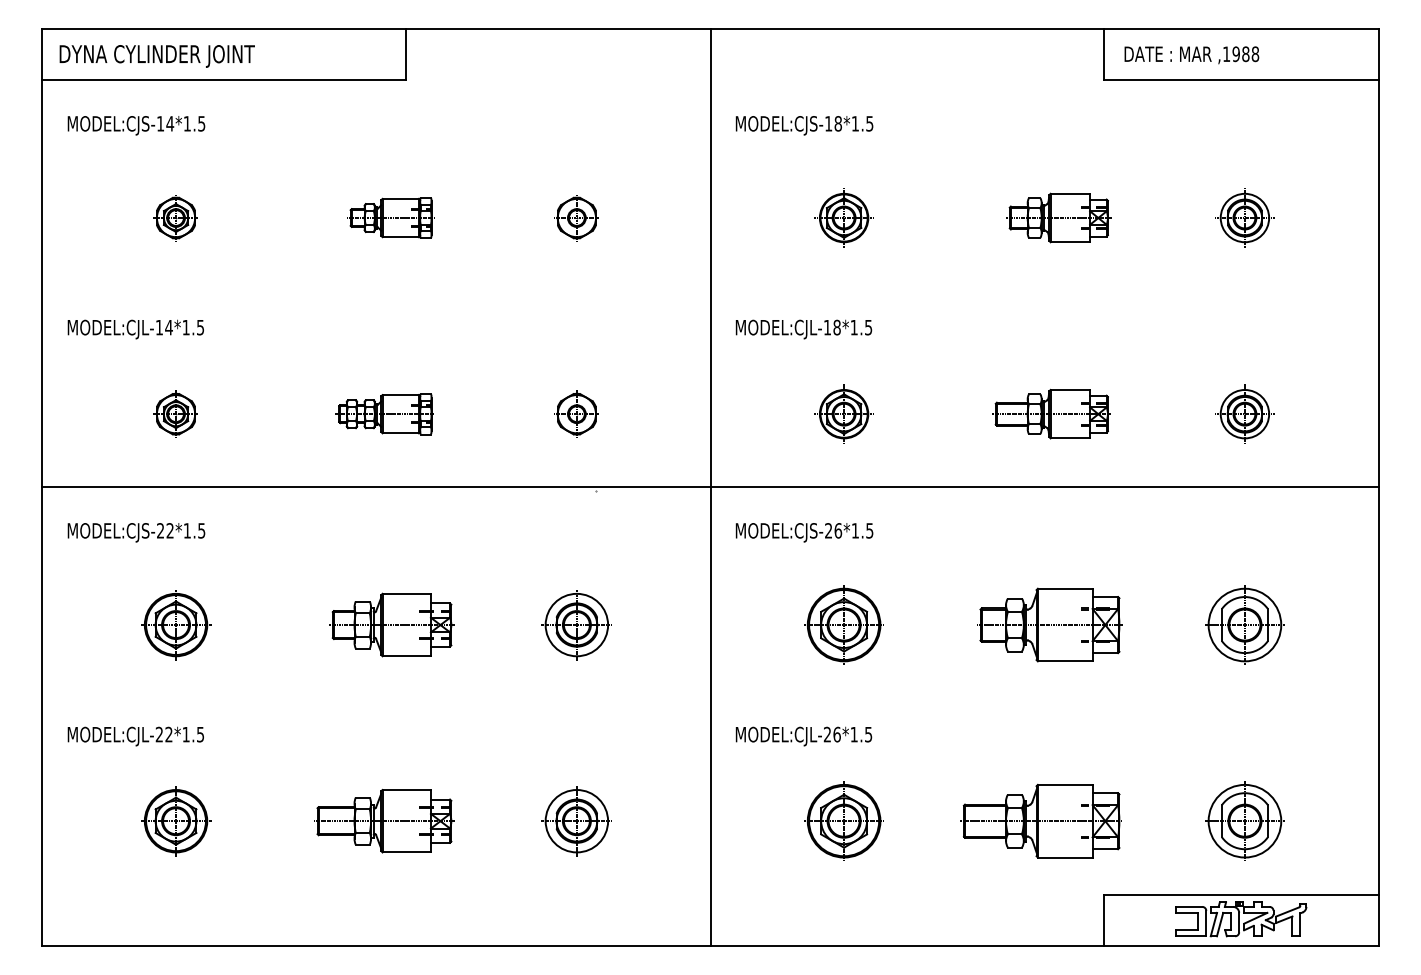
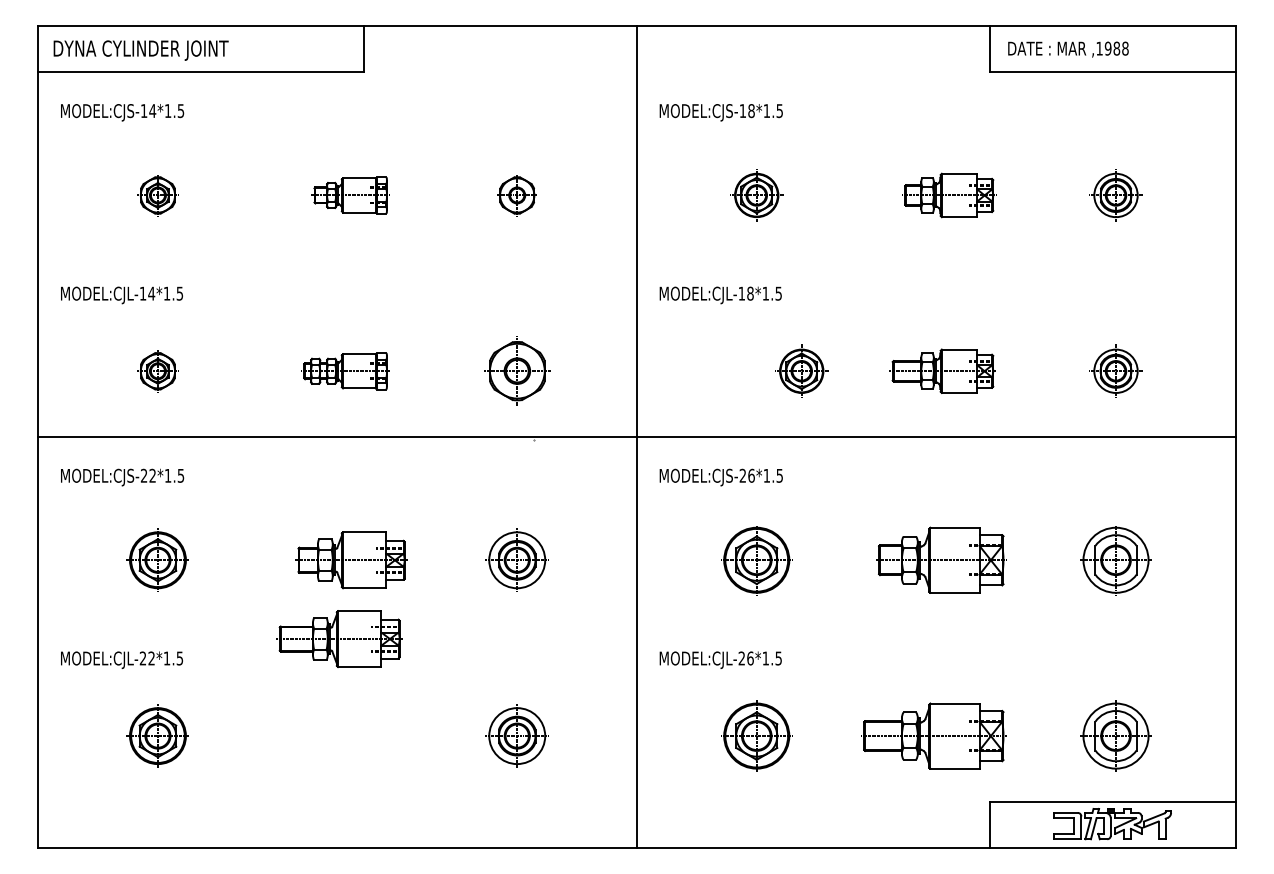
part: (843, 413) -> (801, 370), moved
part: (576, 414) -> (516, 371), size x1.6
part: (384, 821) -> (339, 639), moved

